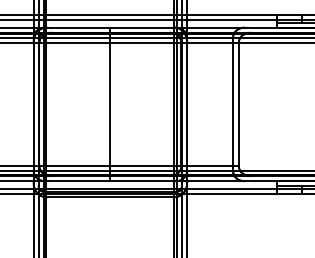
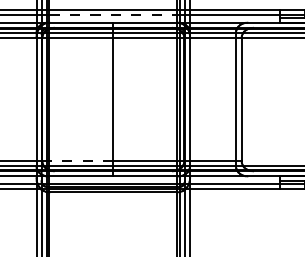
line: (110, 19) -> (113, 14), solid -> dashed
line: (78, 165) -> (81, 160), solid -> dashed

